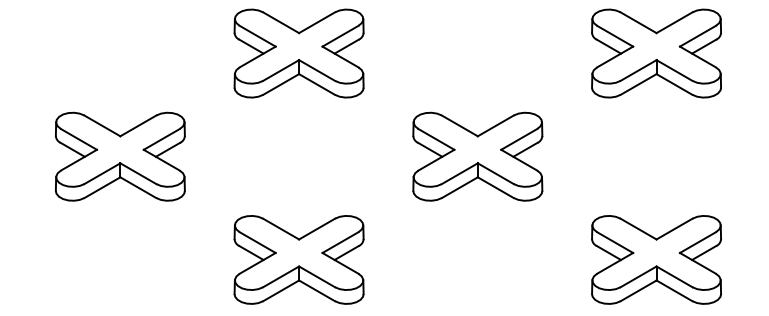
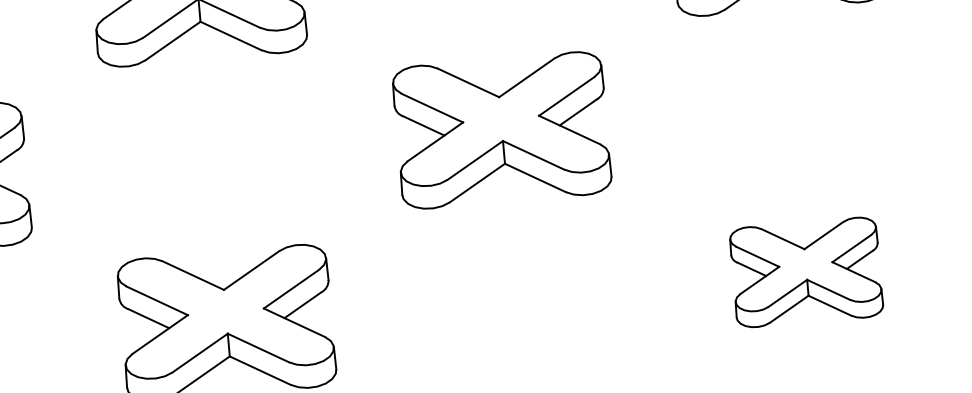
part: (656, 259) -> (806, 271), size x0.7

